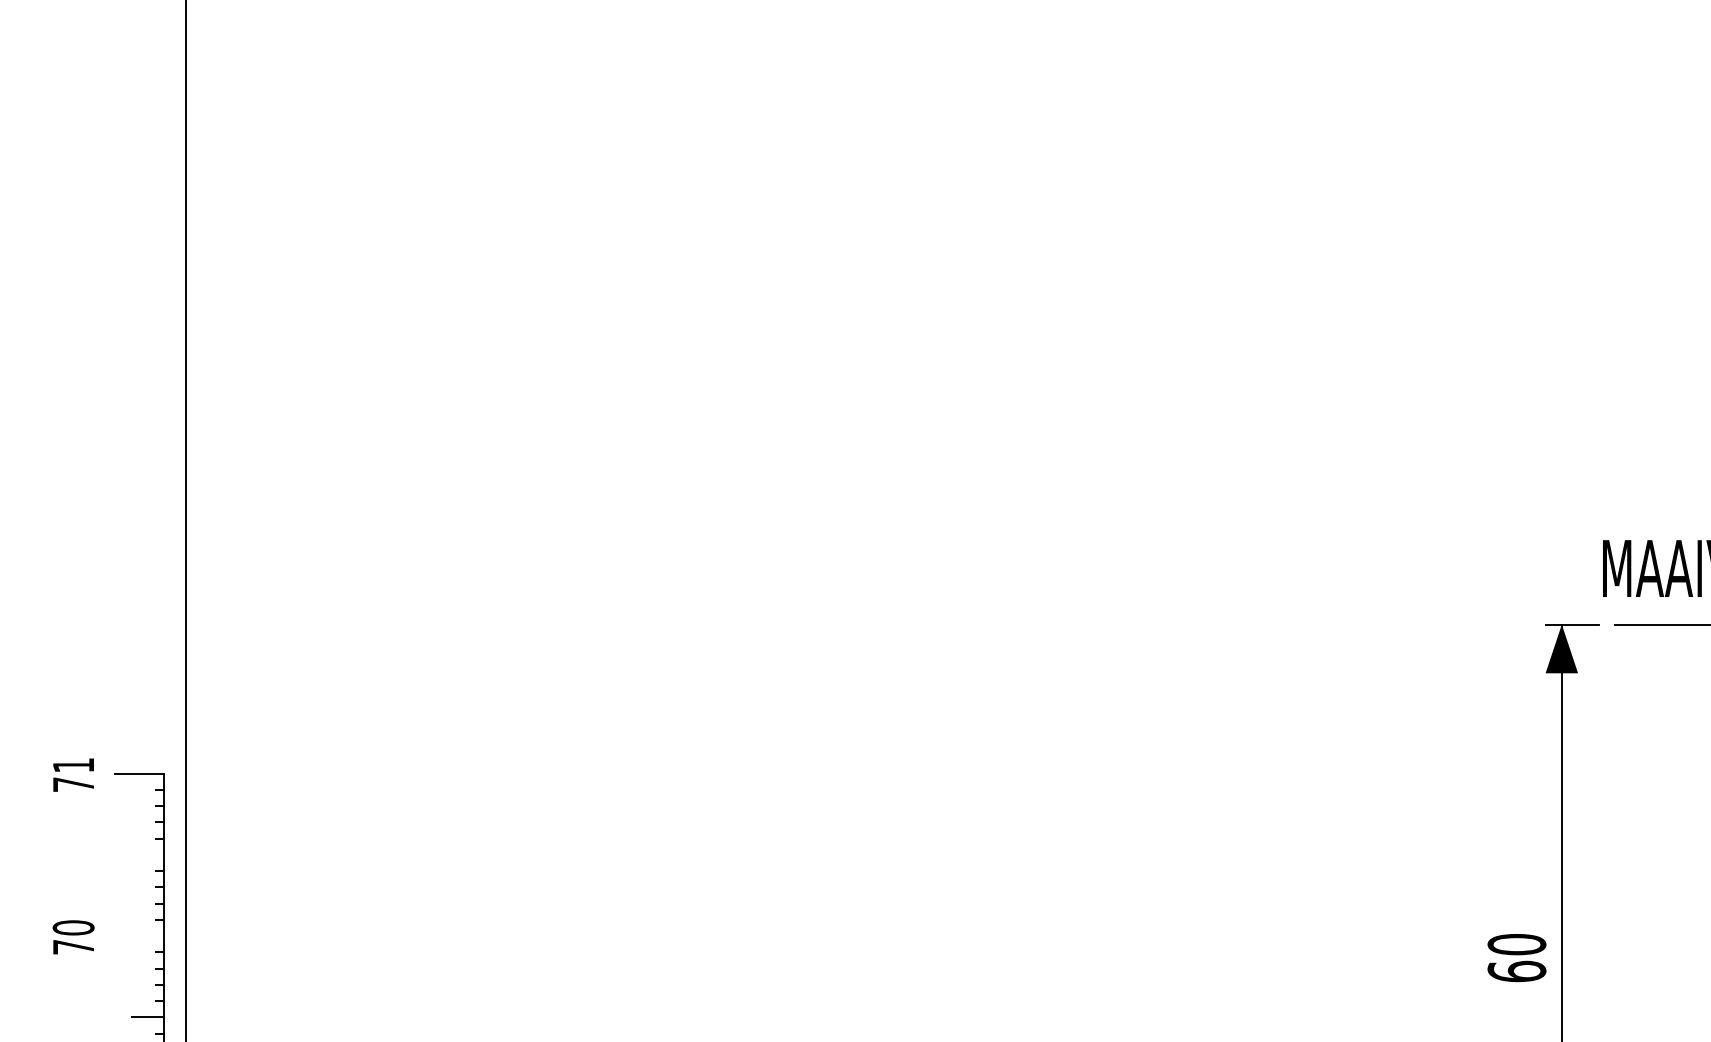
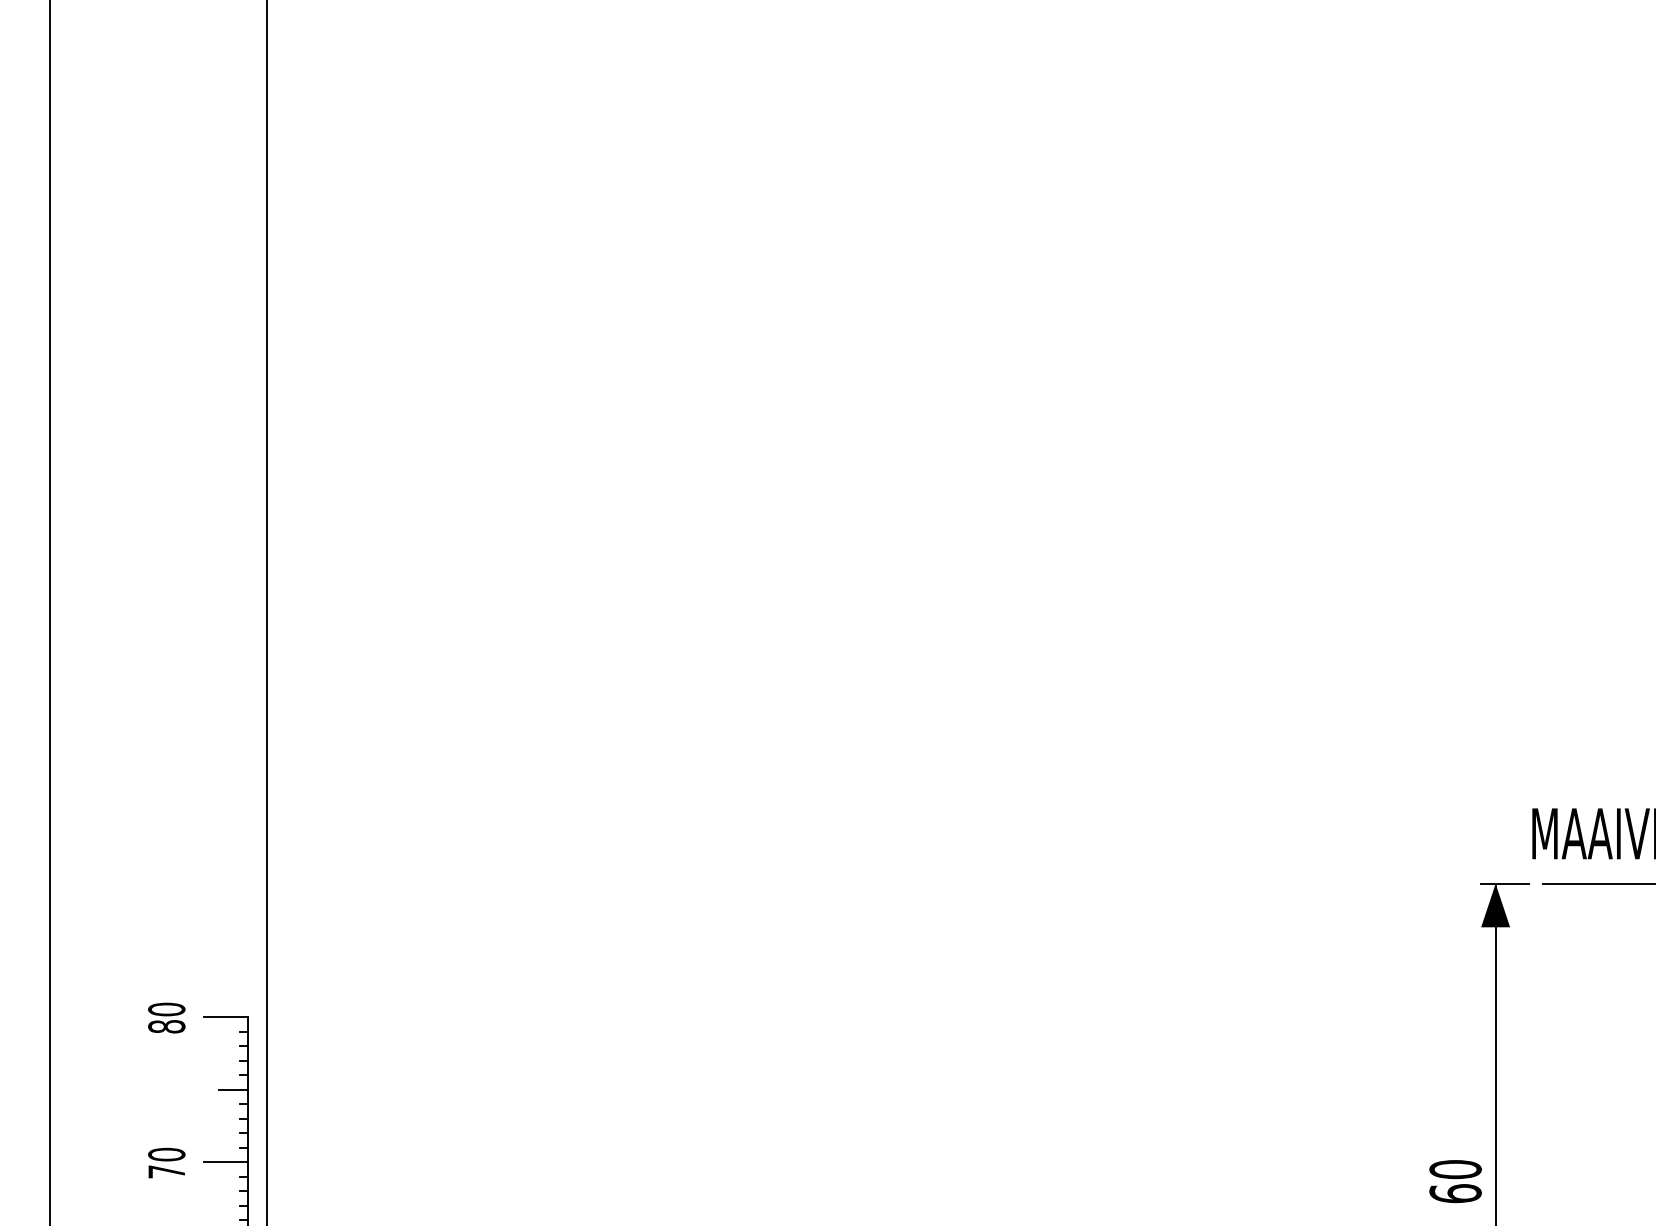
text: (73, 774) -> (166, 1017), 71 -> 80
line: (147, 854) -> (232, 1089), added
line: (139, 936) -> (225, 1162), added

